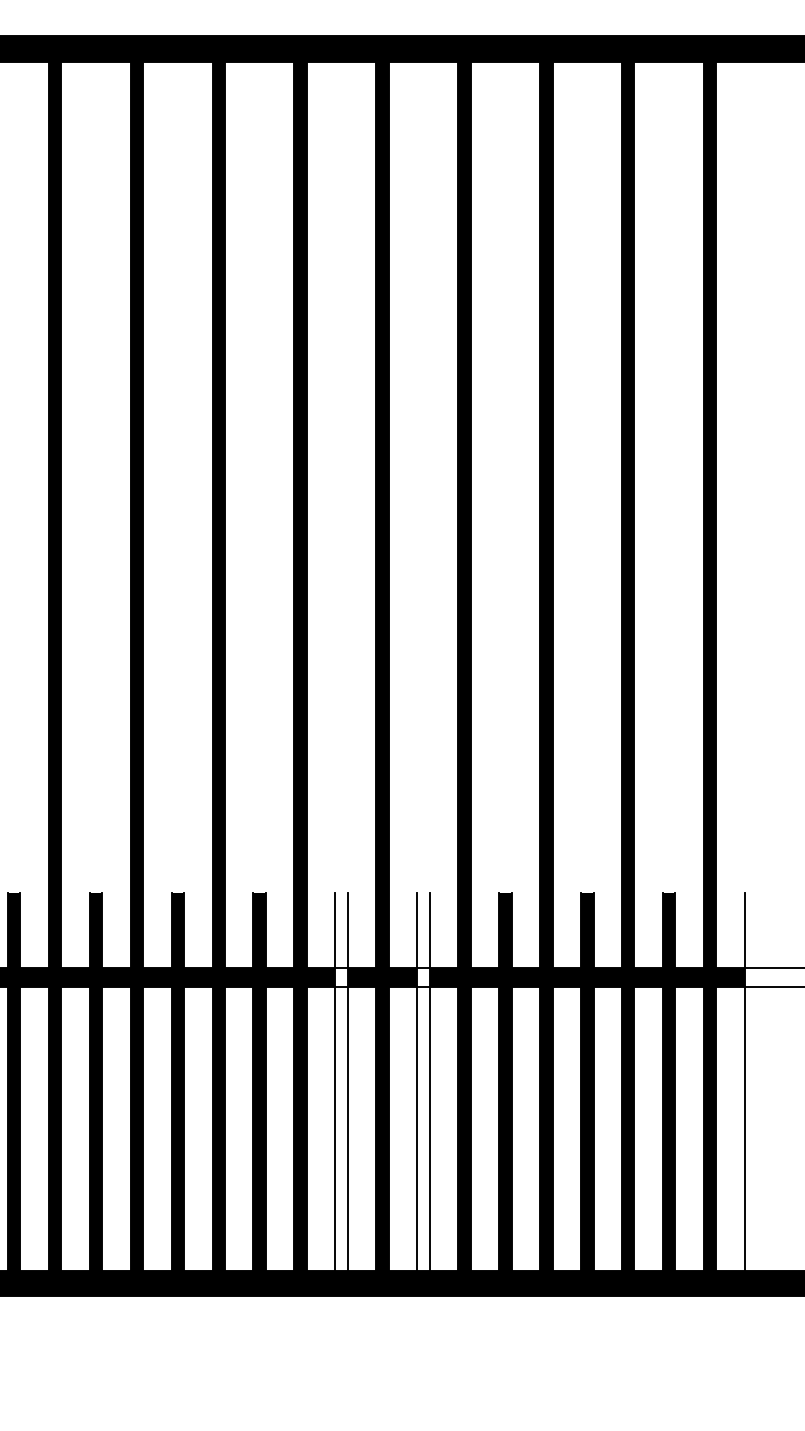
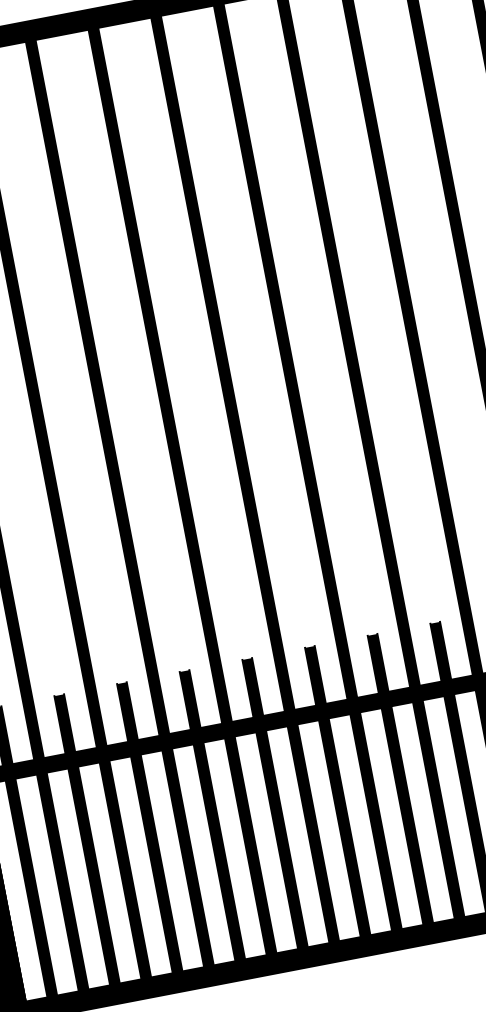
fill: (341, 1081) -> (337, 791), added
fill: (423, 1081) -> (400, 779), added

